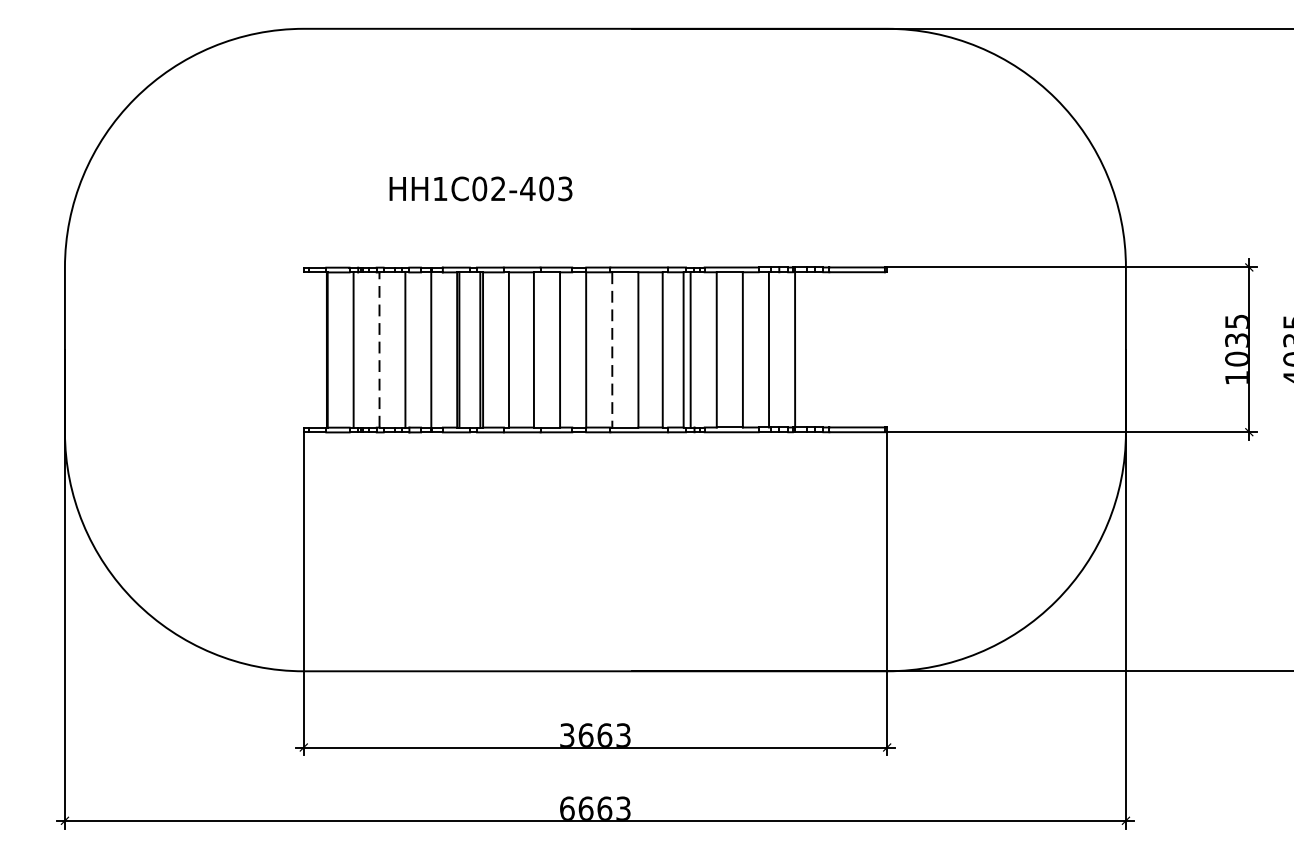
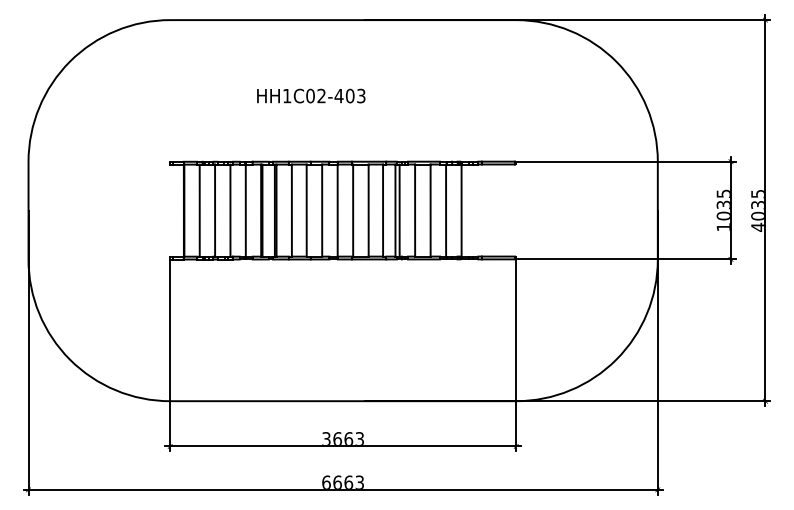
text: (481, 187) -> (311, 95), moved
line: (380, 349) -> (215, 210), dashed -> solid
line: (612, 351) -> (353, 211), dashed -> solid

